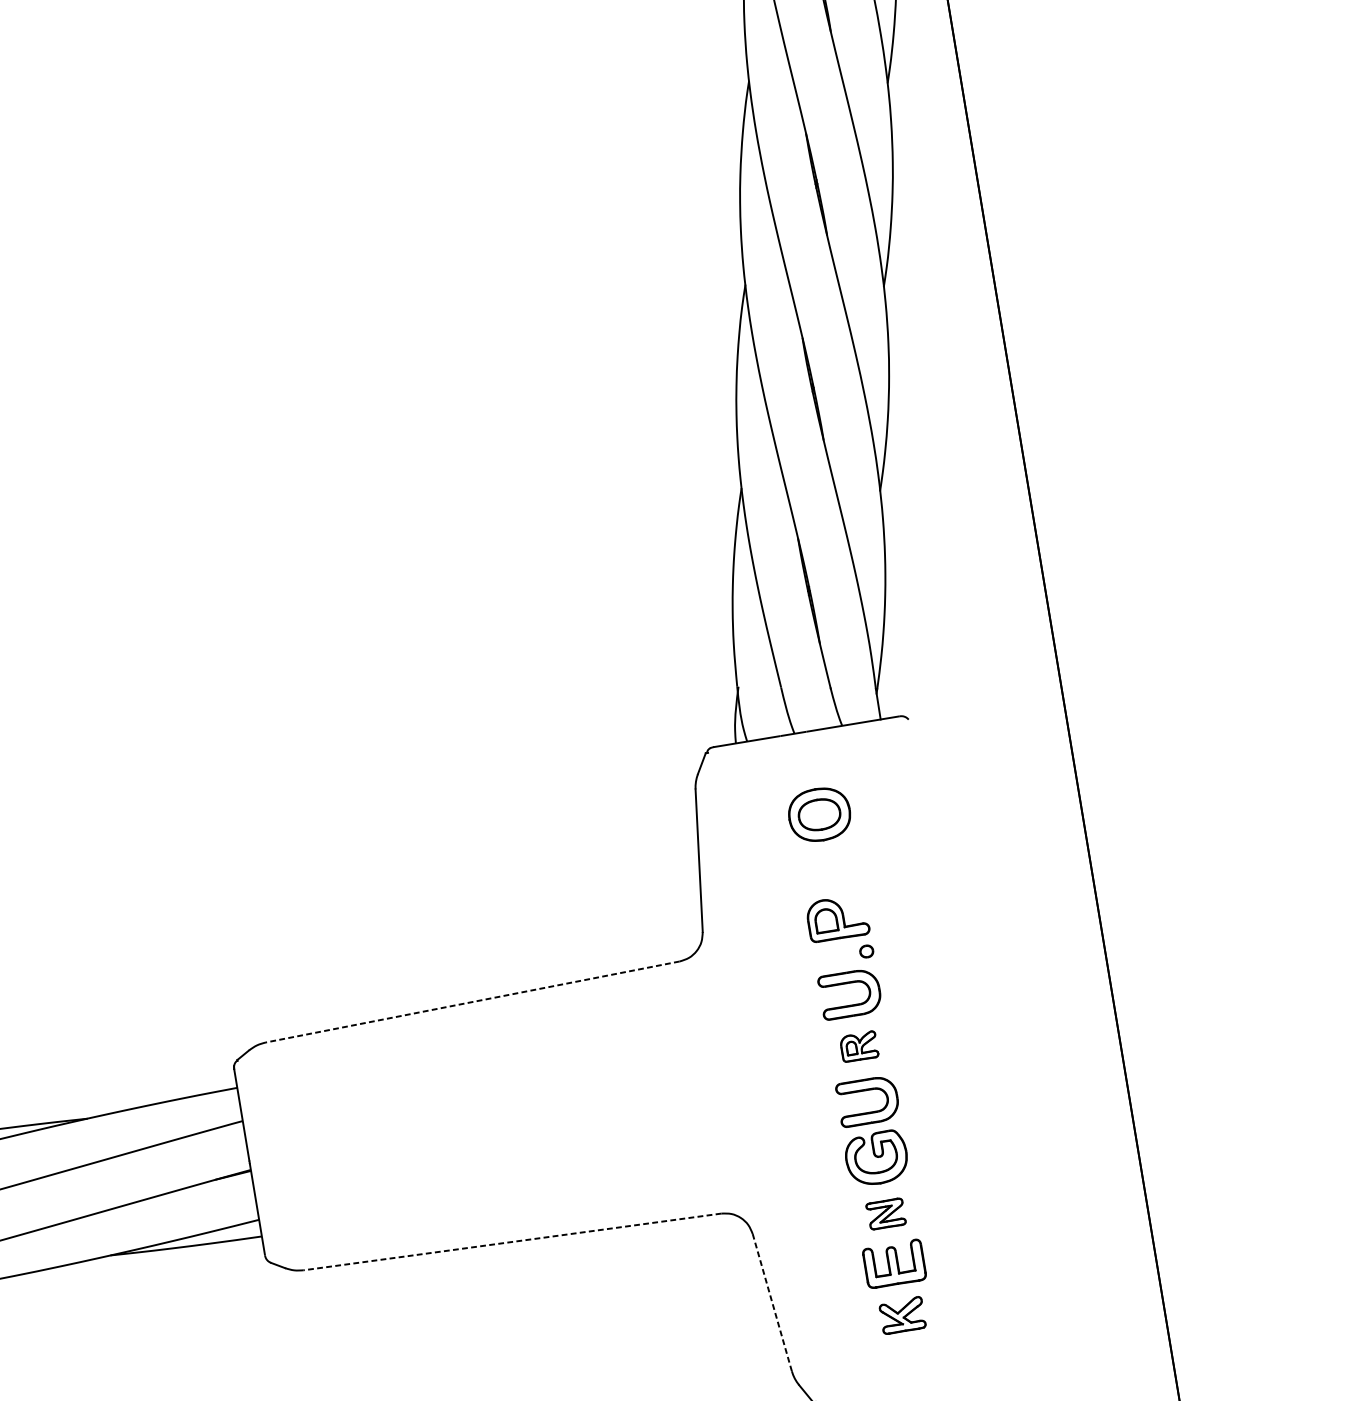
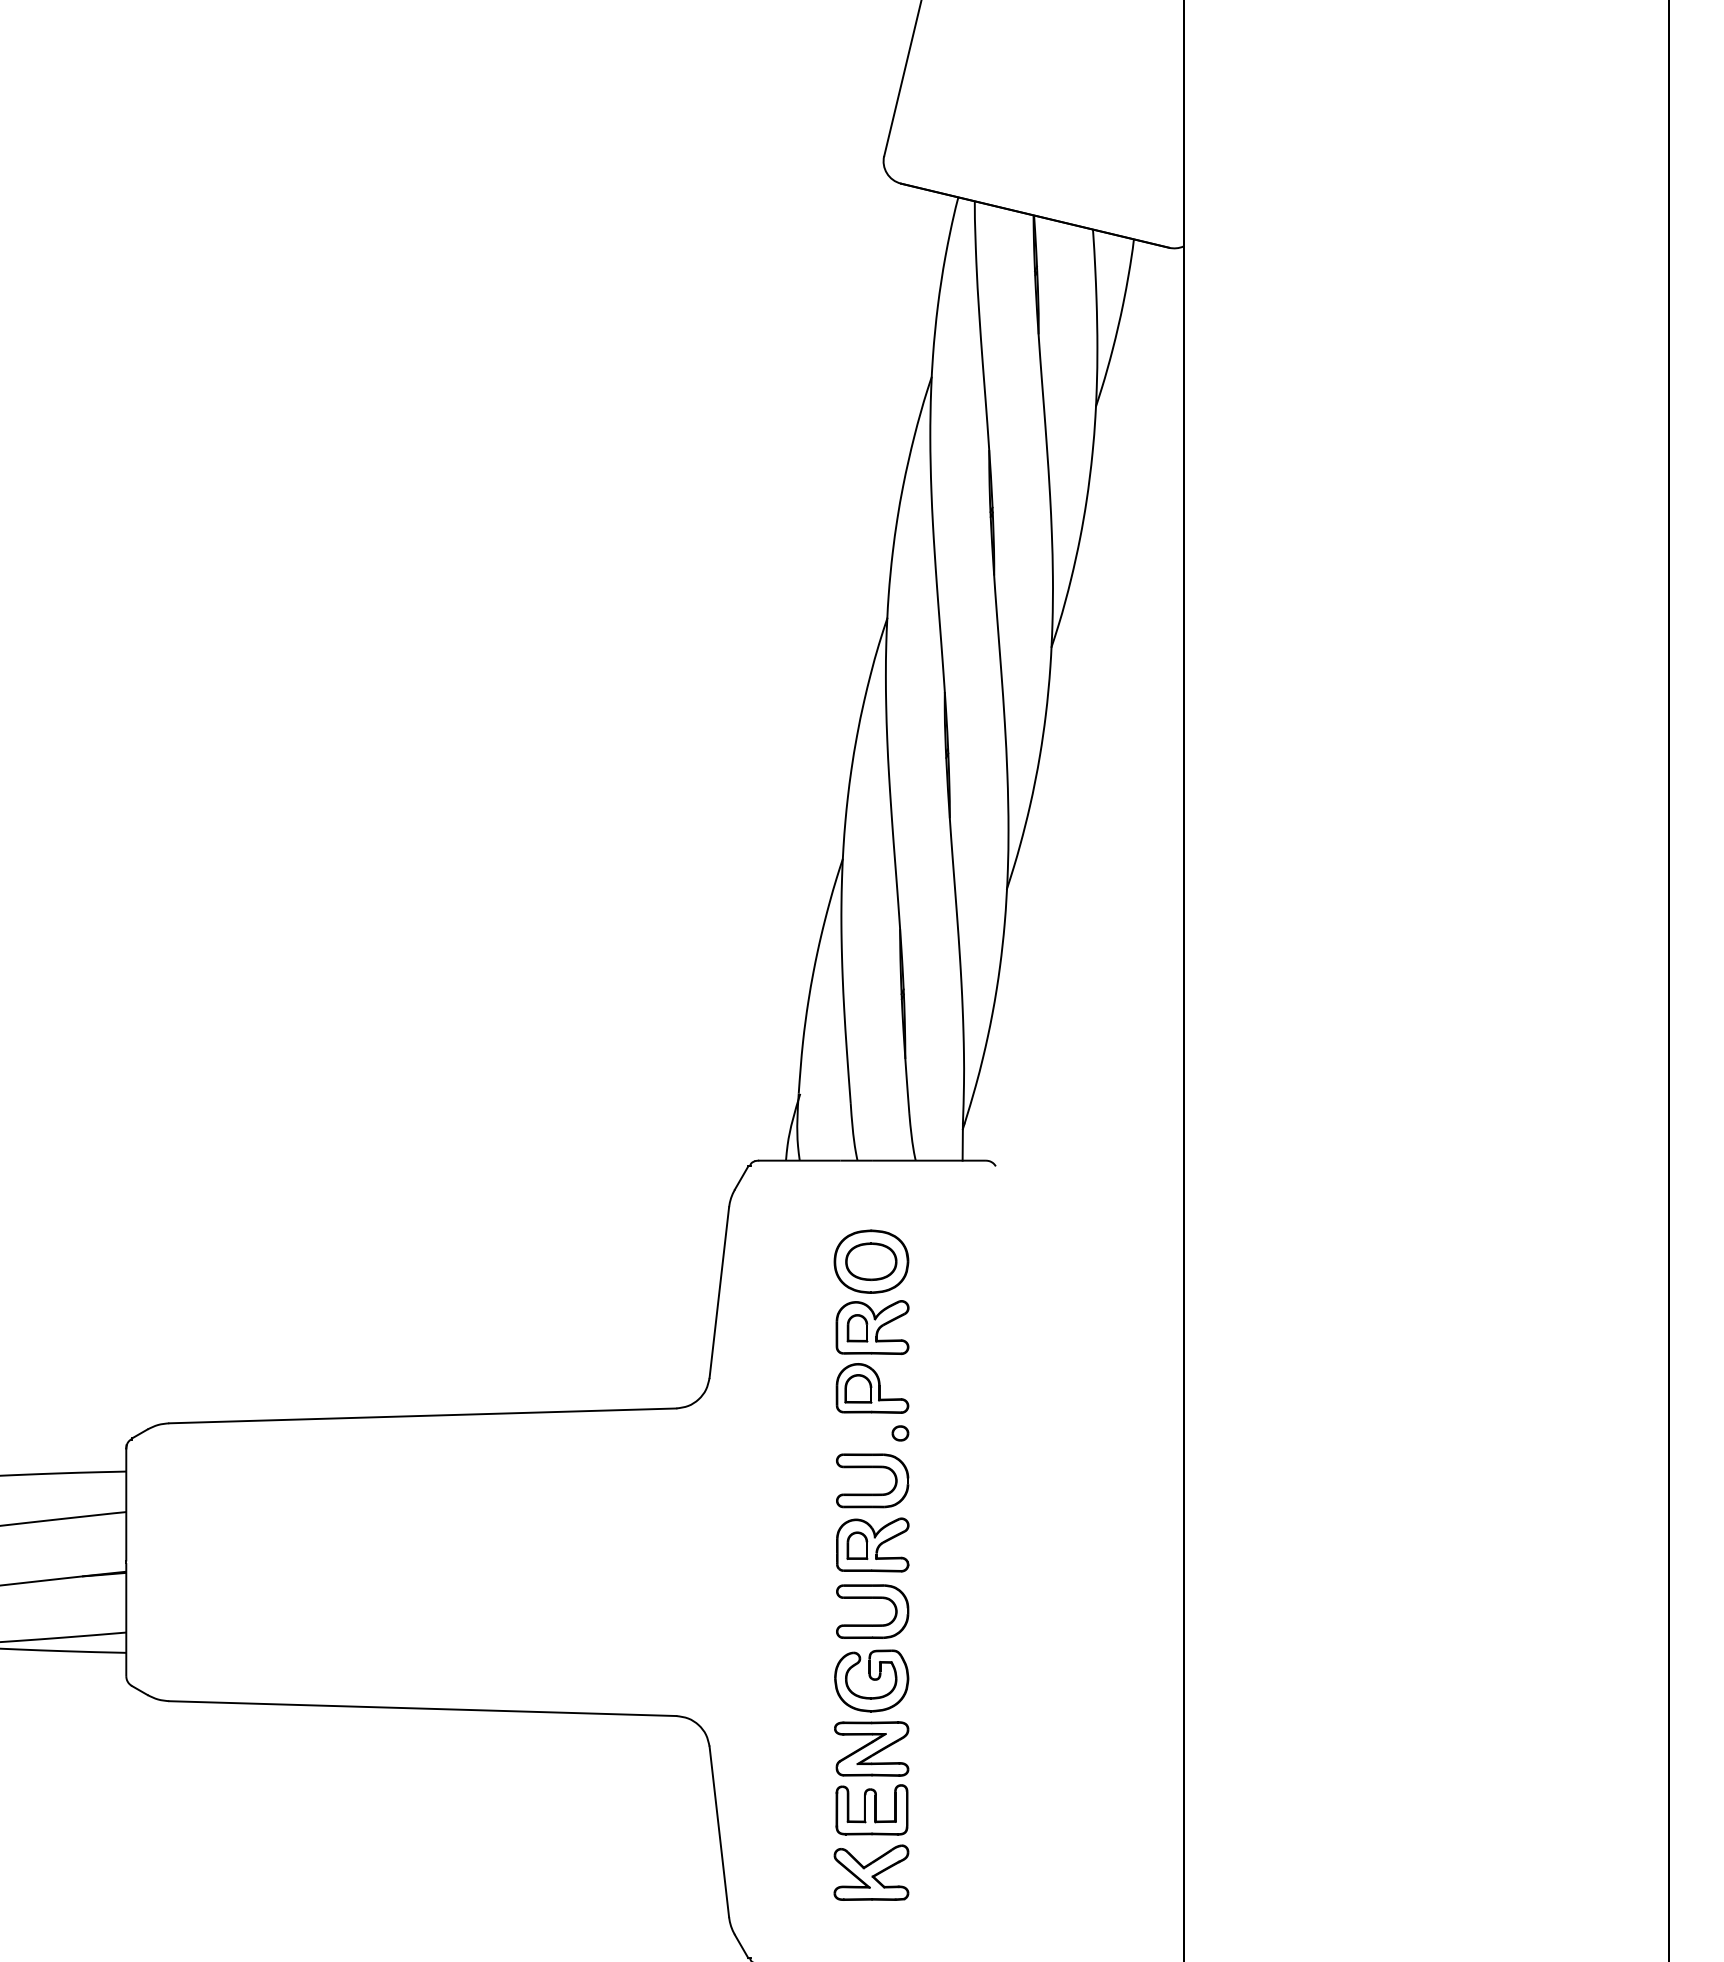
part: (829, 868) -> (872, 1327), added
line: (472, 1001) -> (422, 1415), dashed -> solid
part: (858, 1046) -> (872, 1544), size x1.67
part: (885, 1213) -> (871, 1748), size x1.67
line: (512, 1241) -> (422, 1708), dashed -> solid
line: (772, 1302) -> (719, 1831), dashed -> solid
part: (902, 1315) -> (871, 1872), size x1.43

